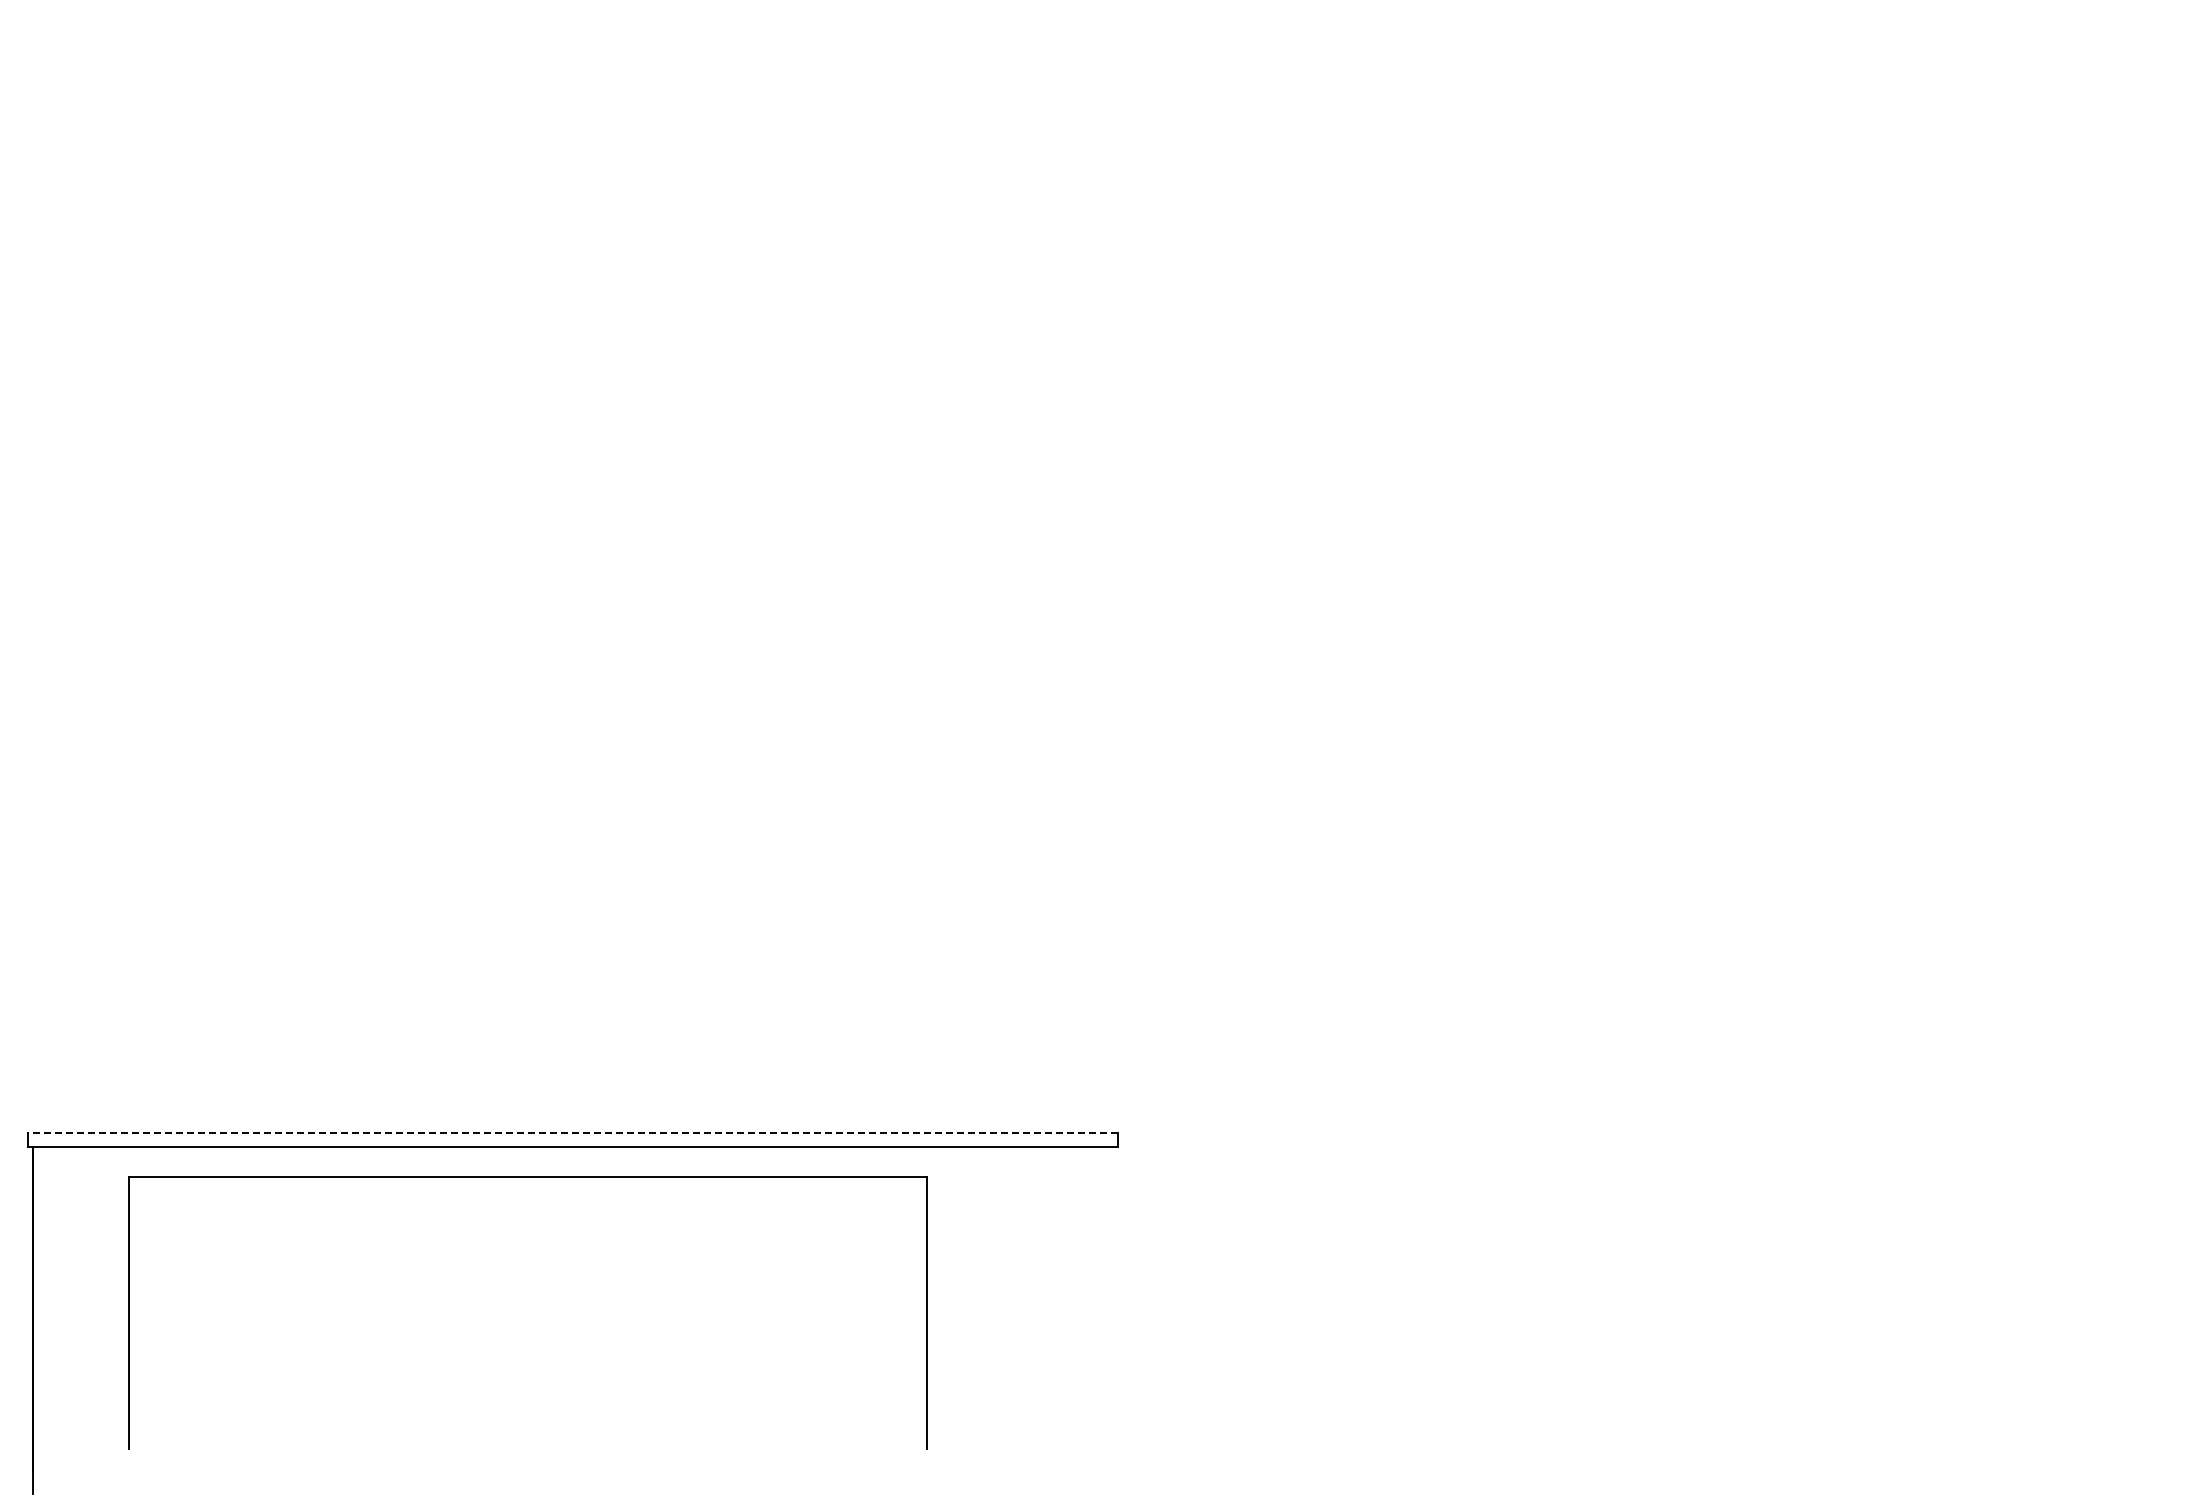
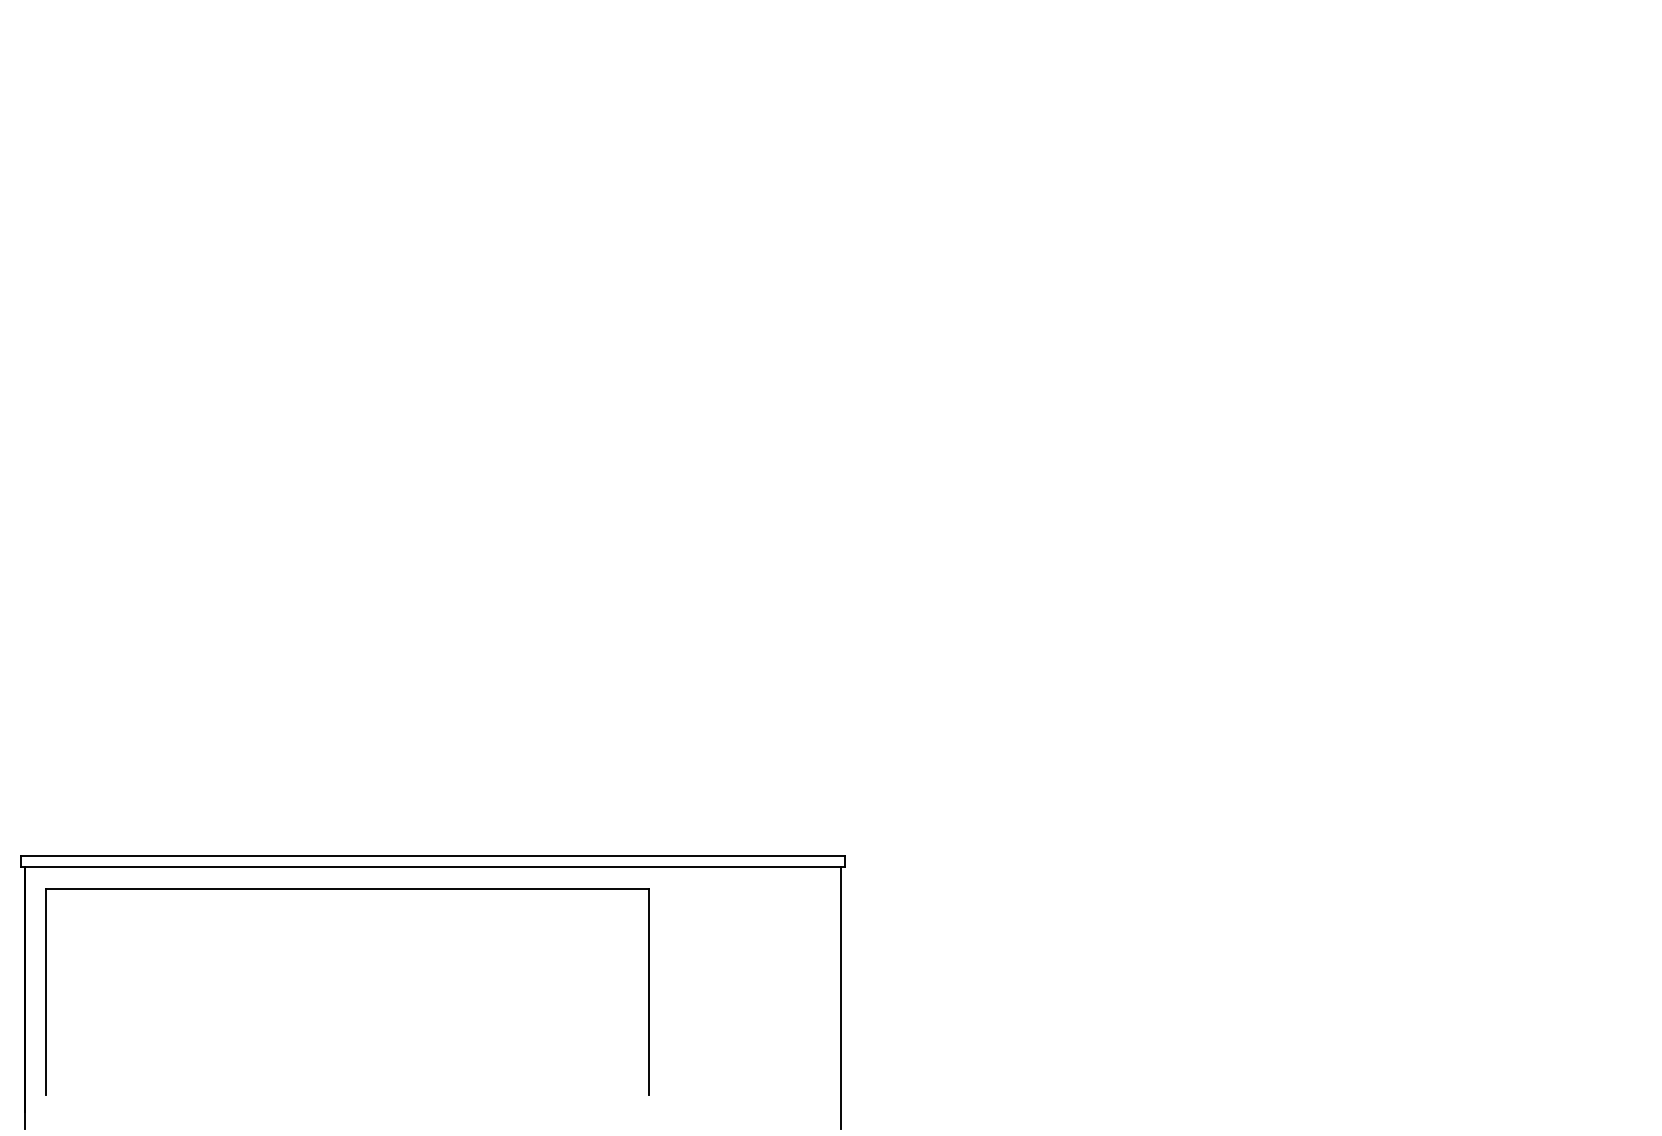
line: (573, 1132) -> (433, 855), dashed -> solid
part: (527, 1177) -> (347, 889), moved
line: (1113, 1320) -> (841, 997), added

